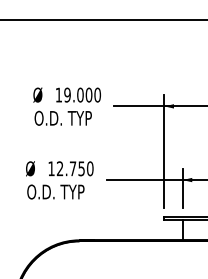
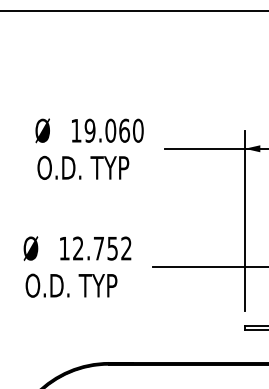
text: (88, 94) -> (123, 129), 19.000 -> 19.060
text: (90, 168) -> (126, 248), 12.750 -> 12.752

